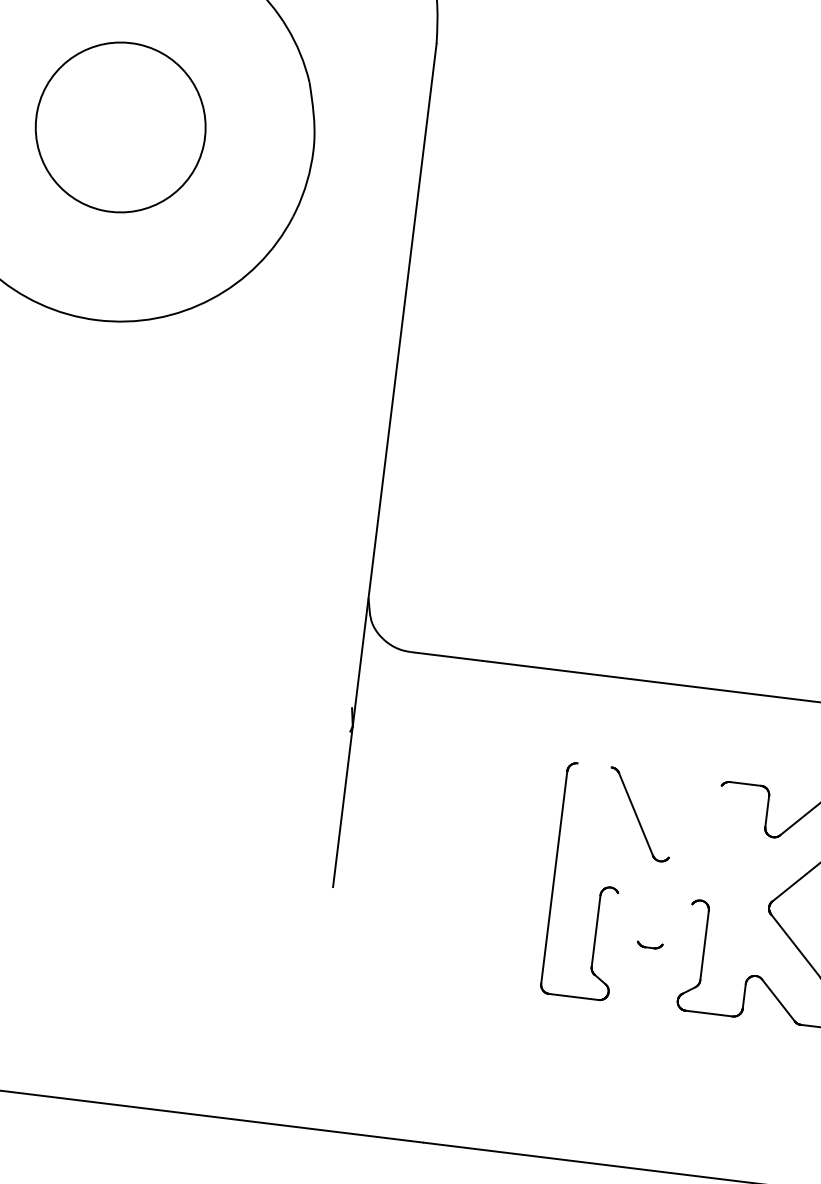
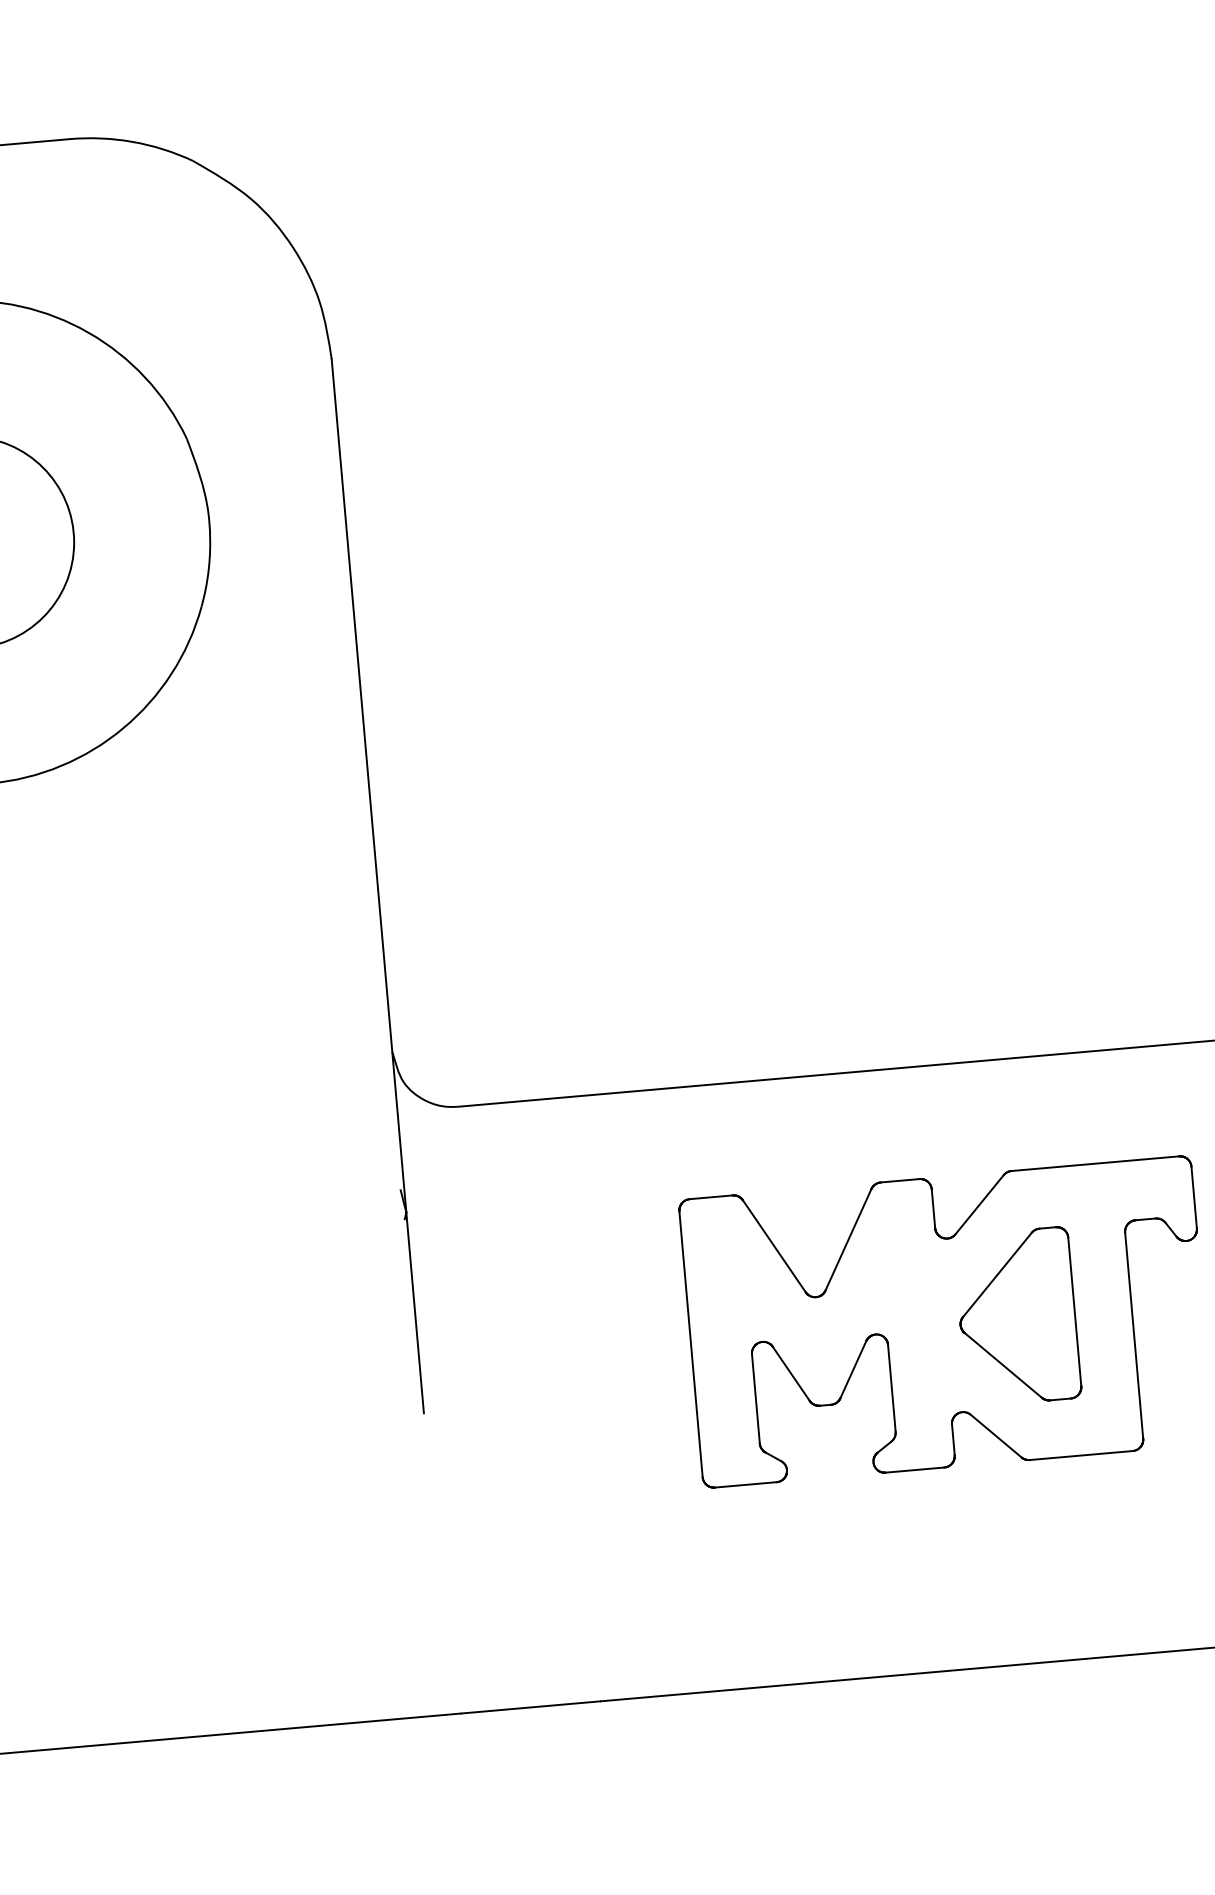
line: (594, 765) -> (710, 1197), added
line: (695, 821) -> (848, 1239), added
line: (627, 916) -> (790, 1373), added
line: (677, 924) -> (853, 1369), added

